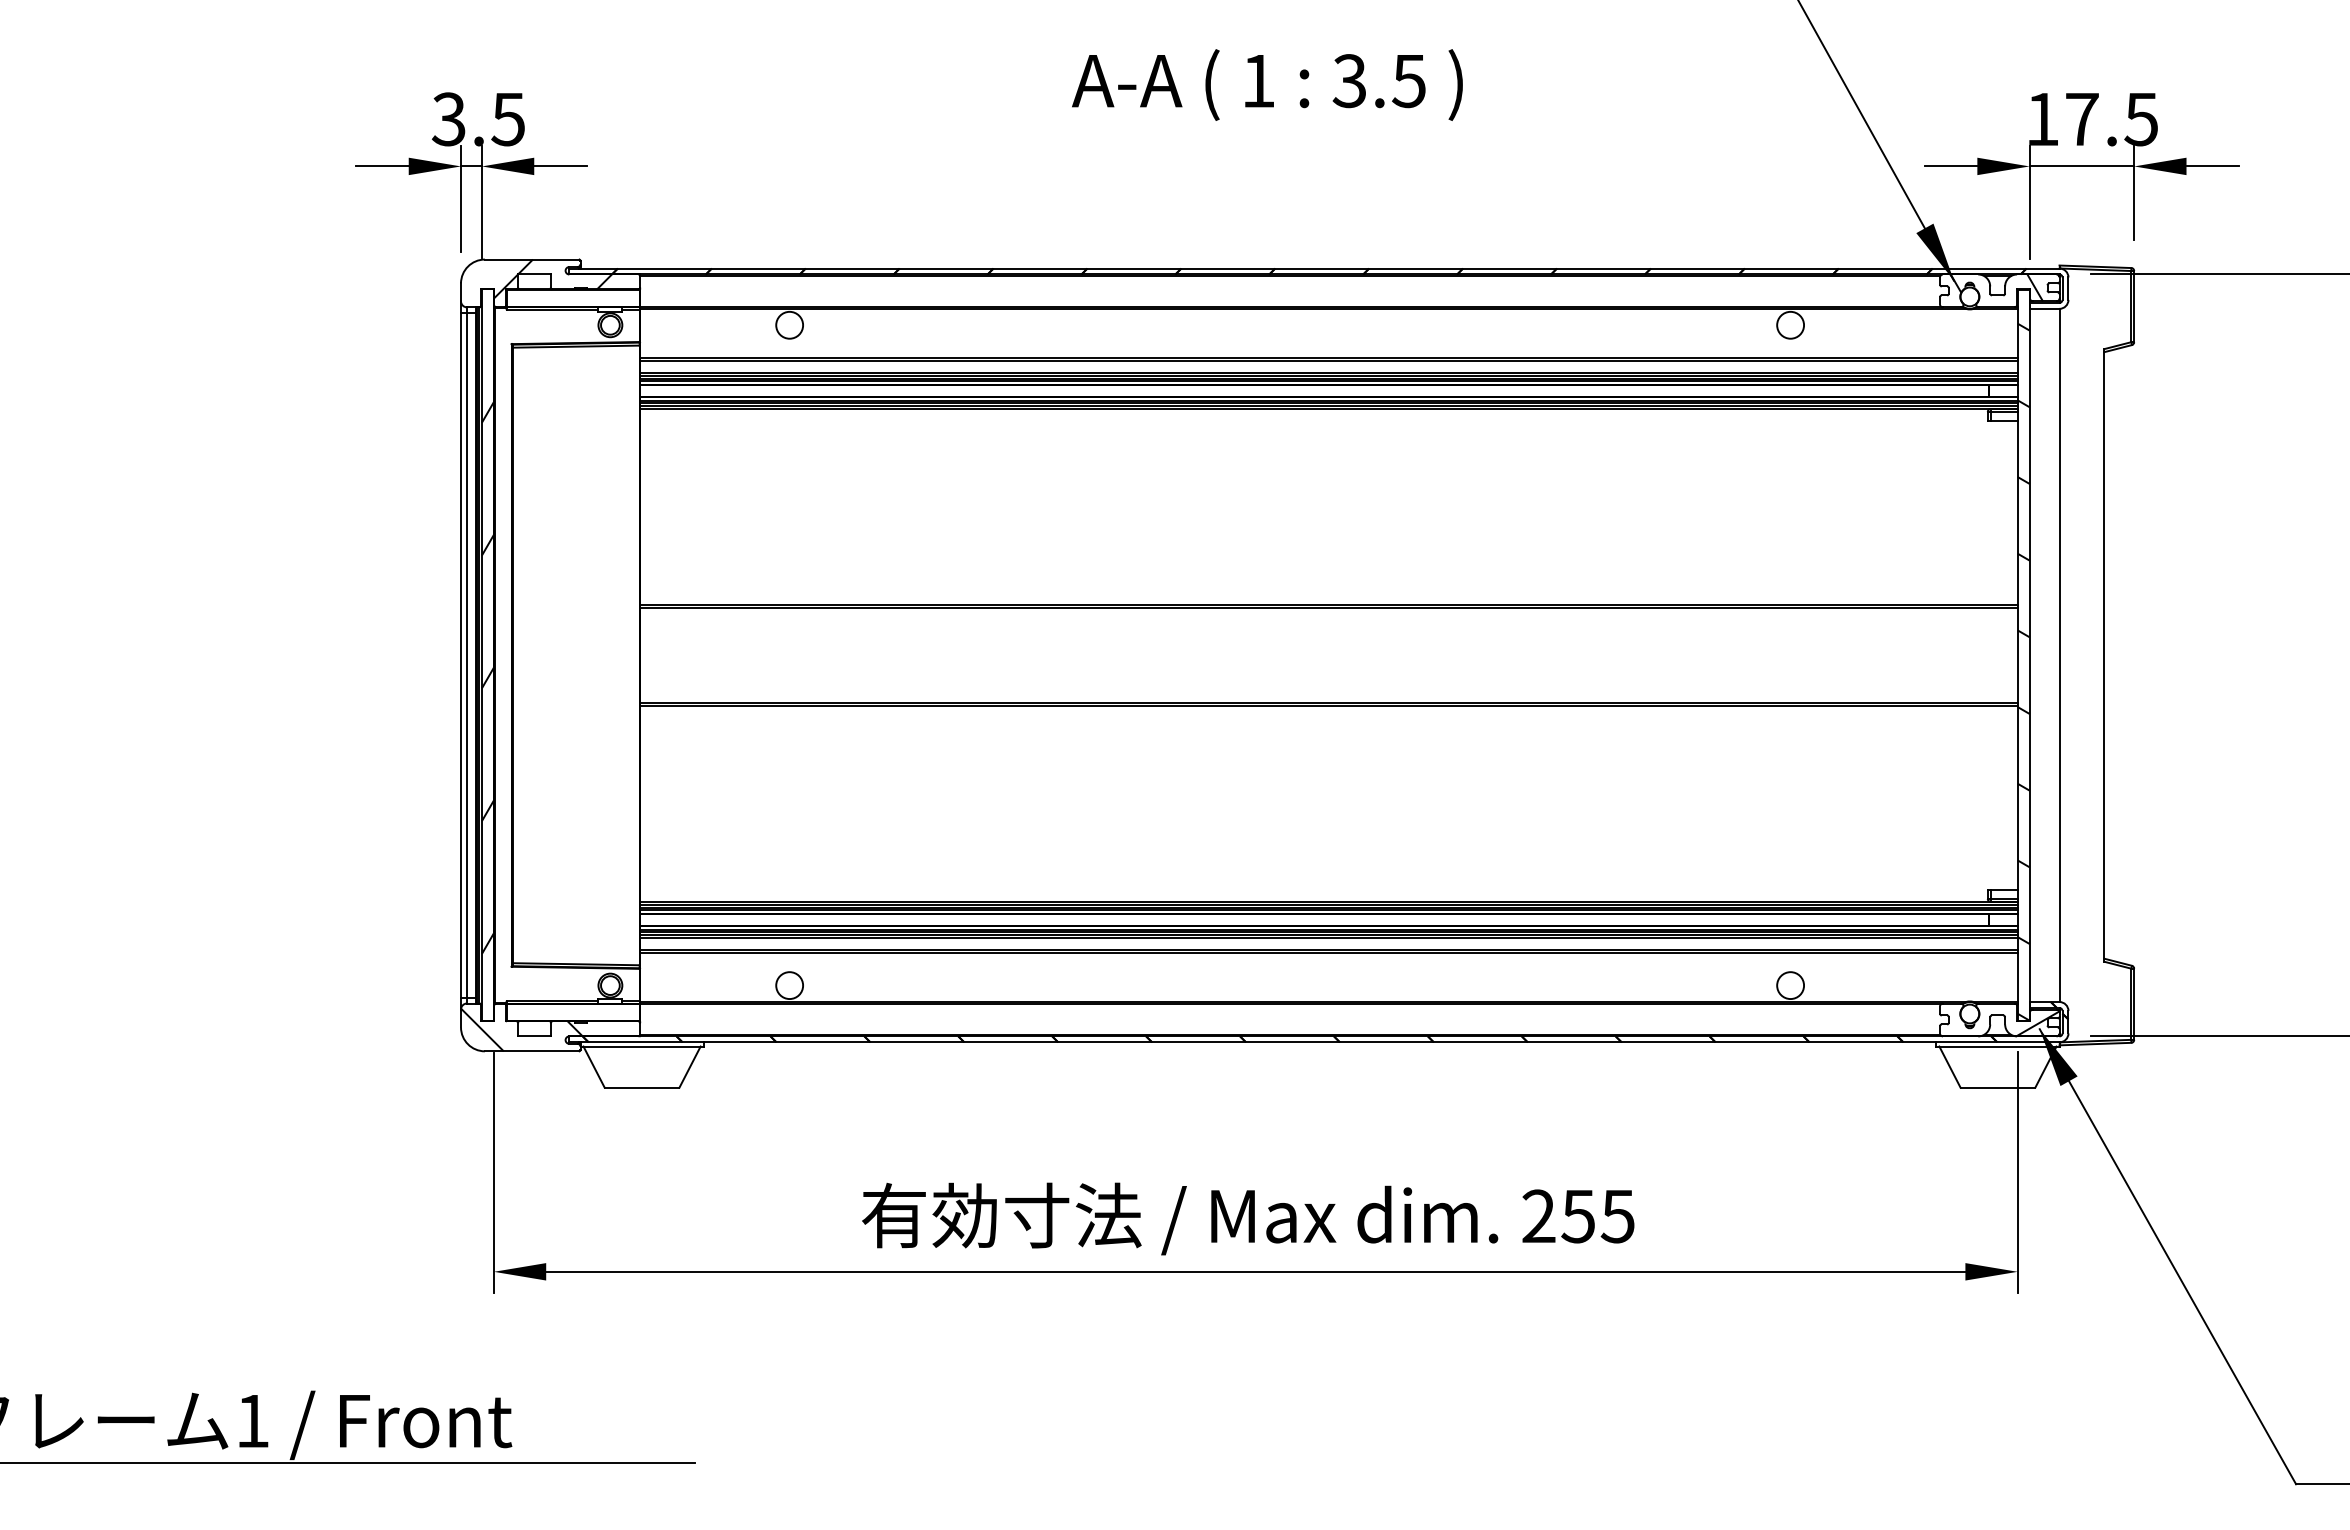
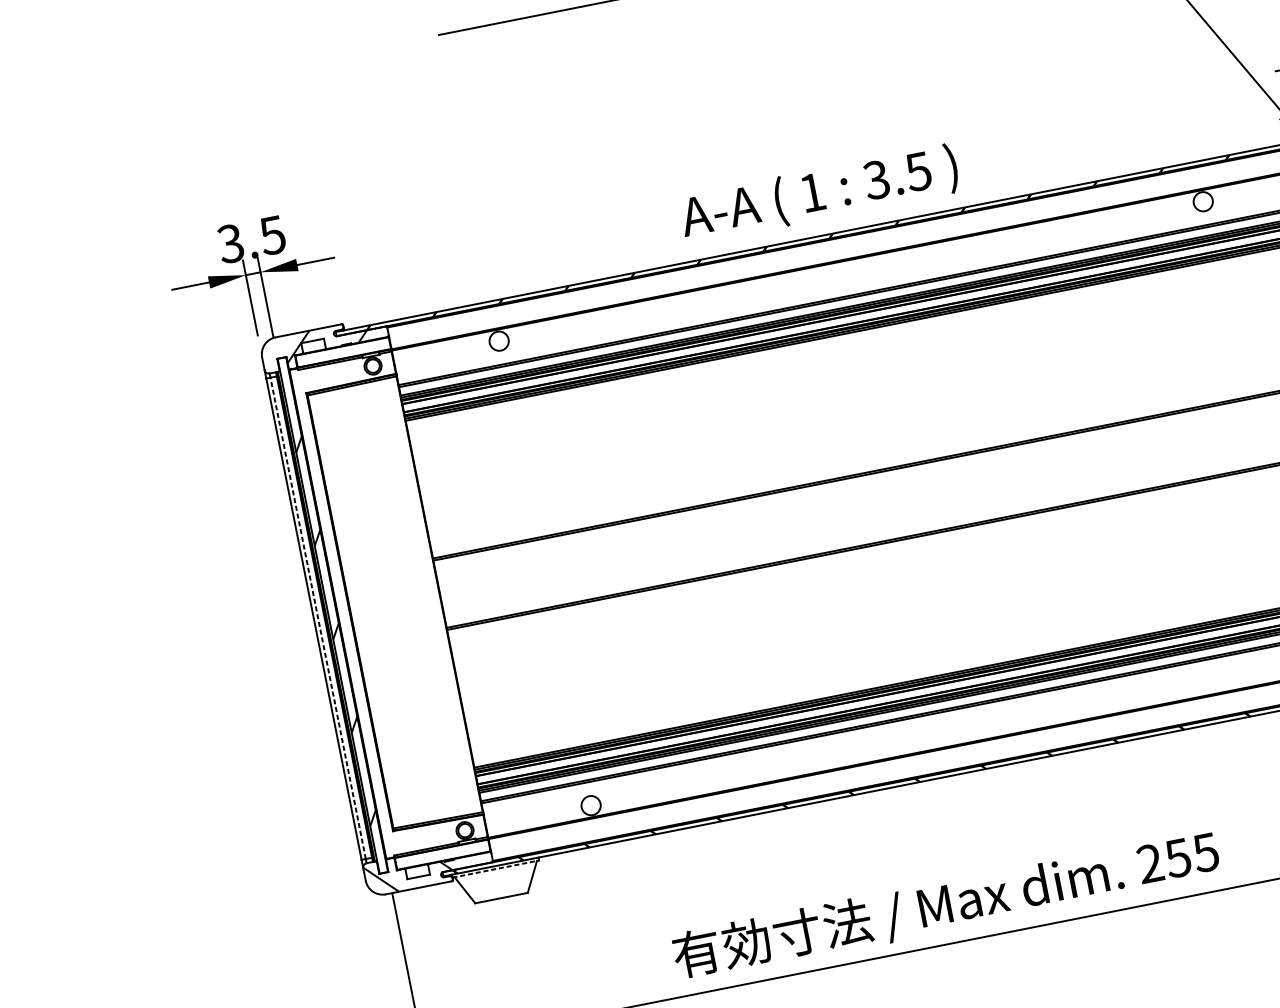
text: (1267, 84) -> (819, 193), moved
line: (466, 654) -> (317, 617), solid -> dashed
line: (642, 1046) -> (496, 869), solid -> dashed

